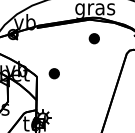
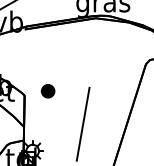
part: (93, 38) -> (100, 43), removed
line: (80, 98) -> (83, 124), added

